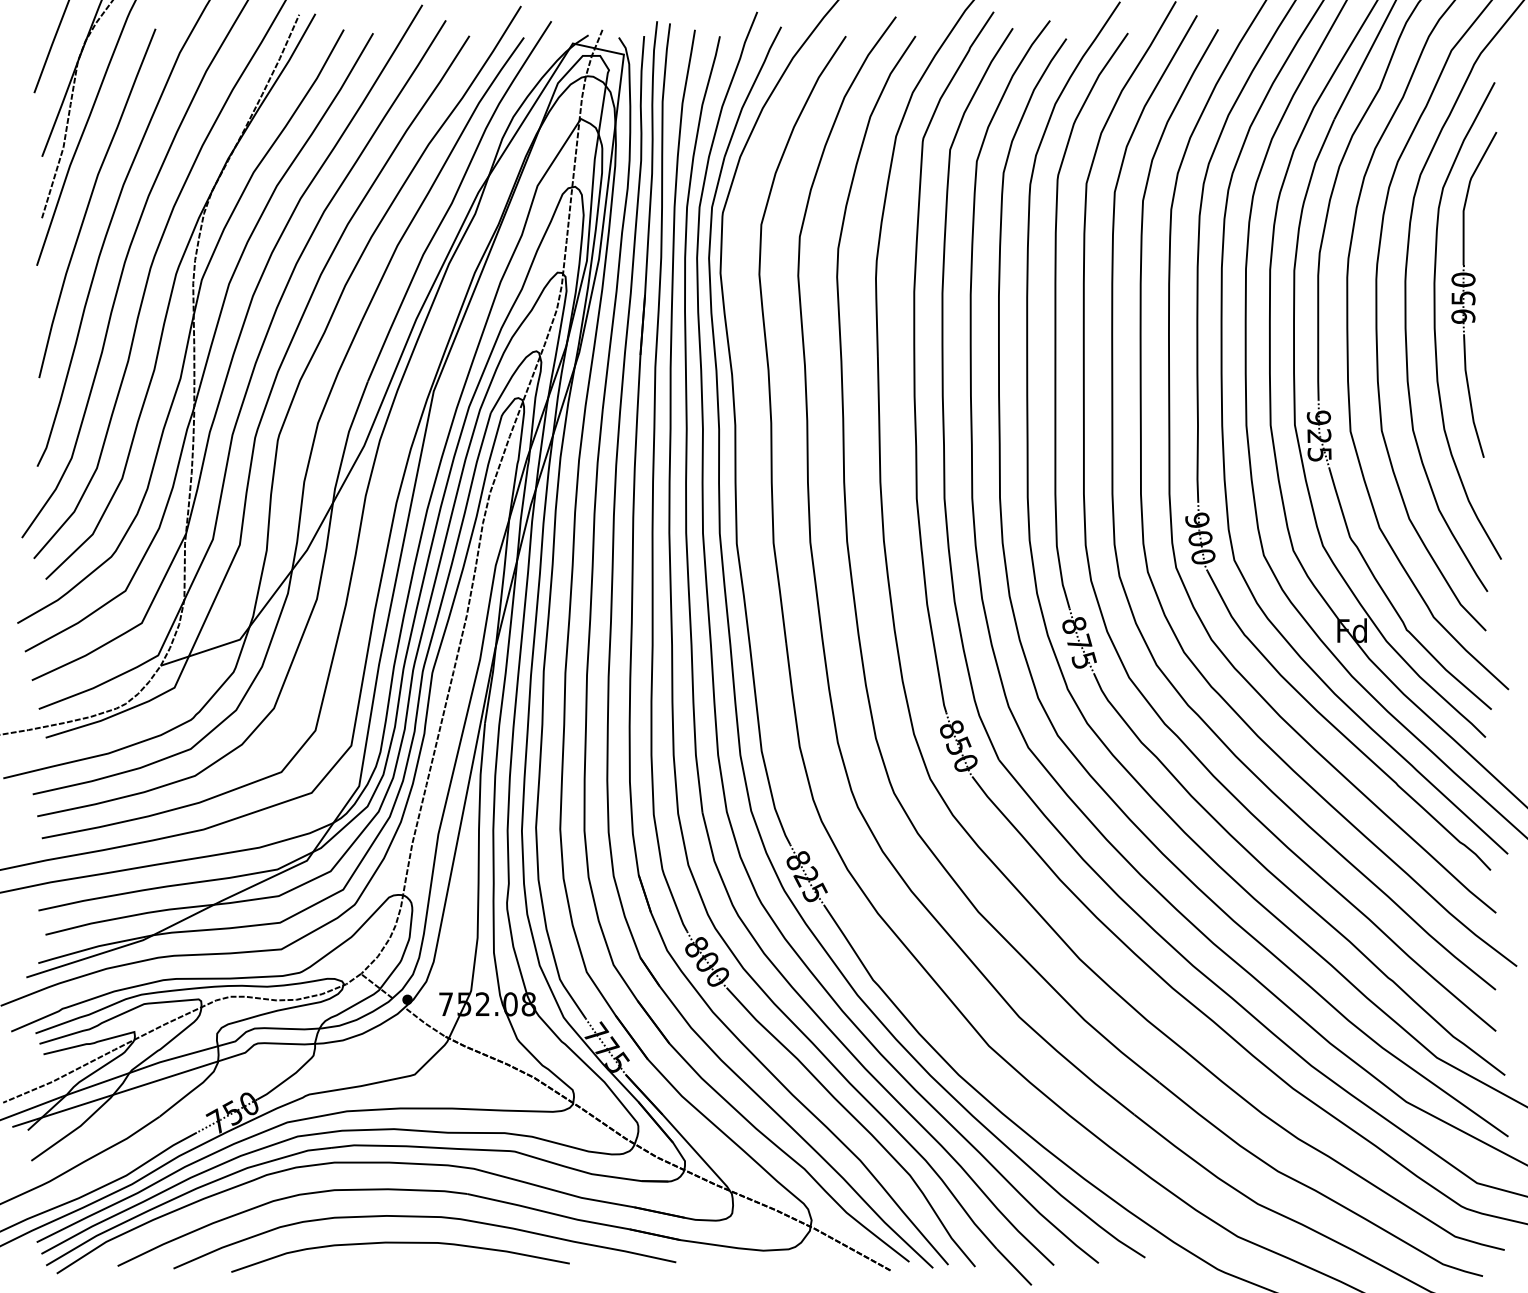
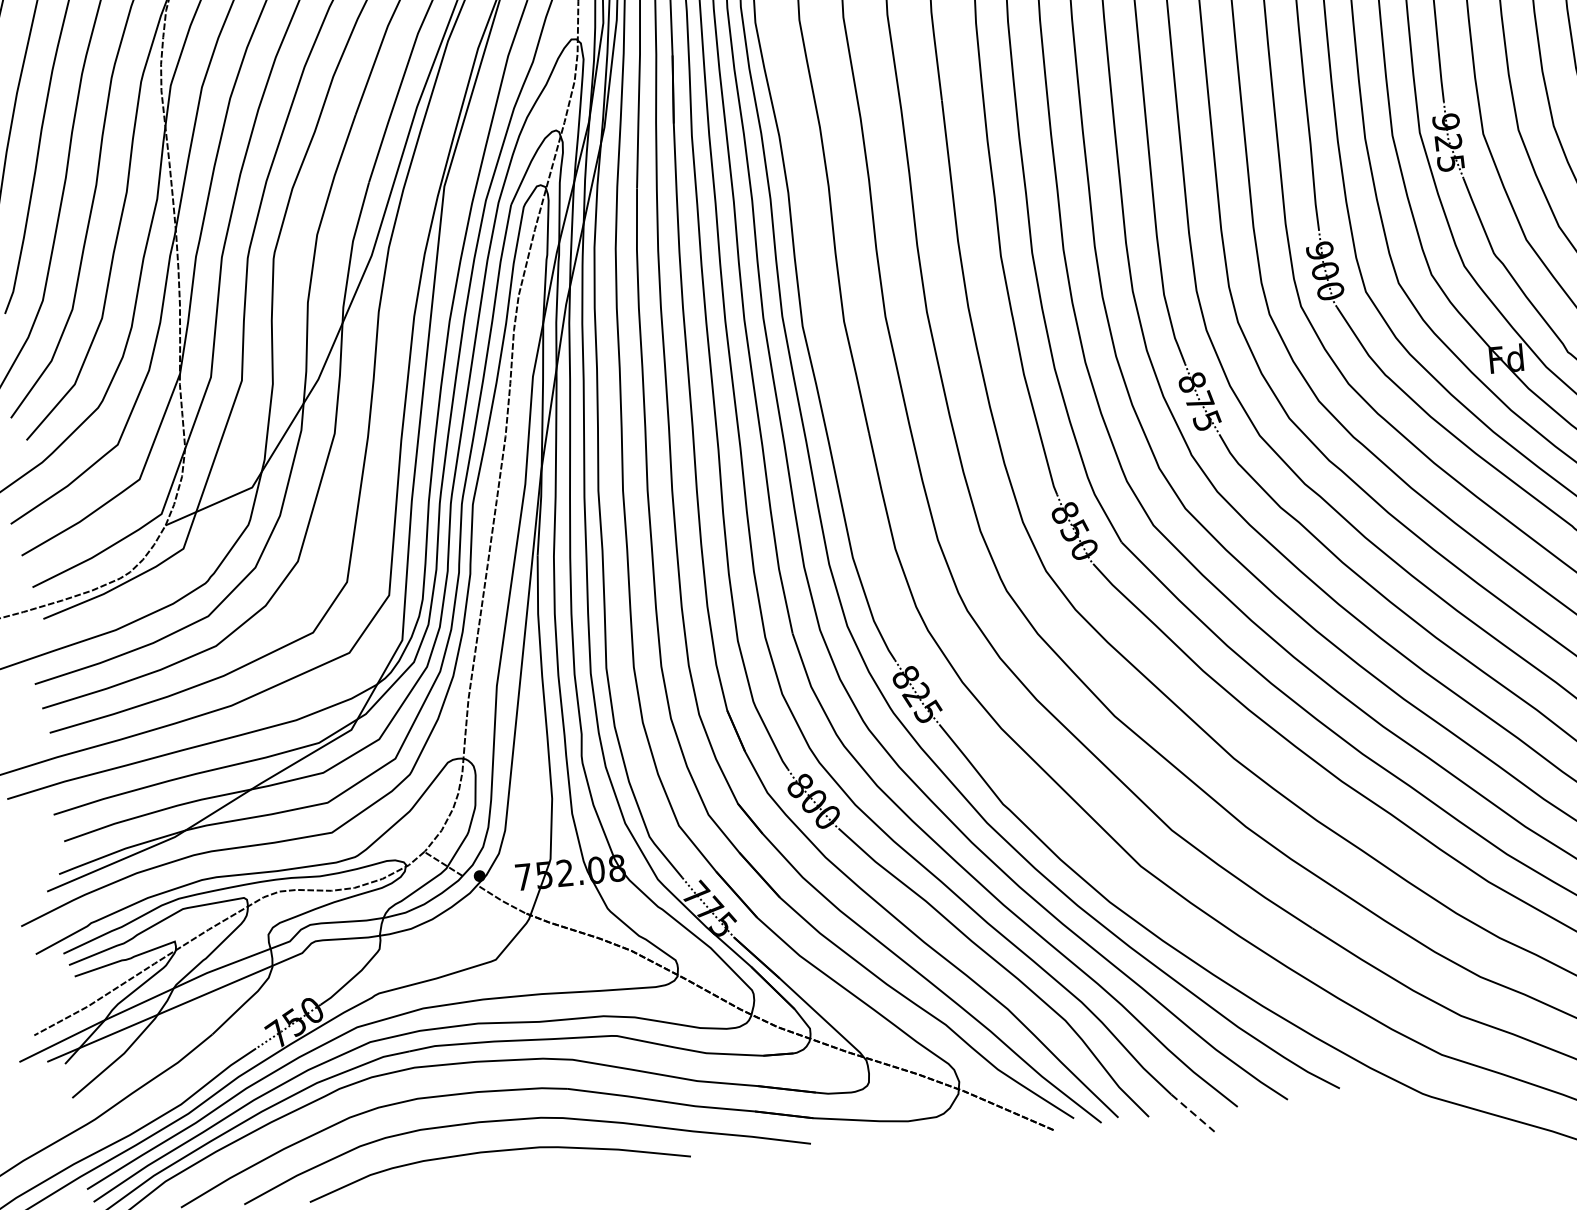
line: (1014, 1267) -> (1193, 1113), solid -> dashed

